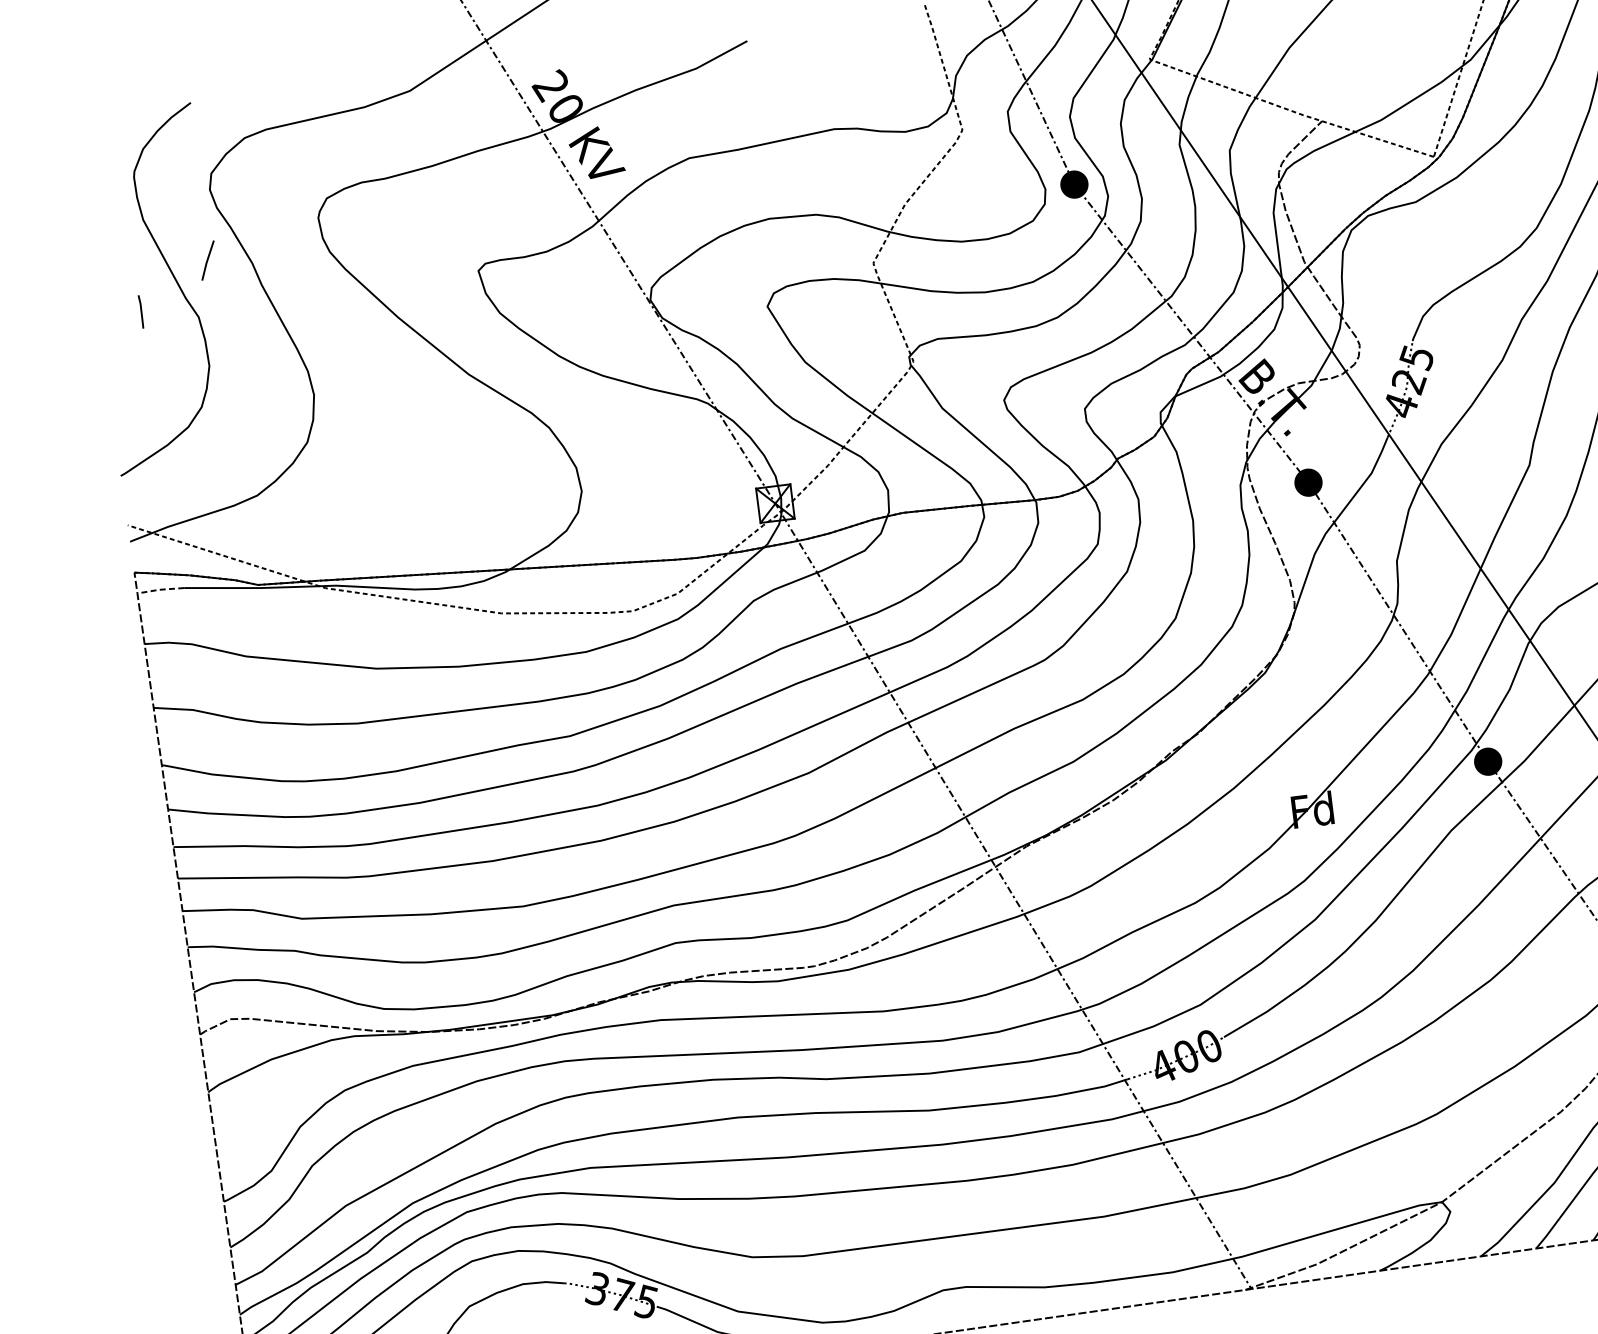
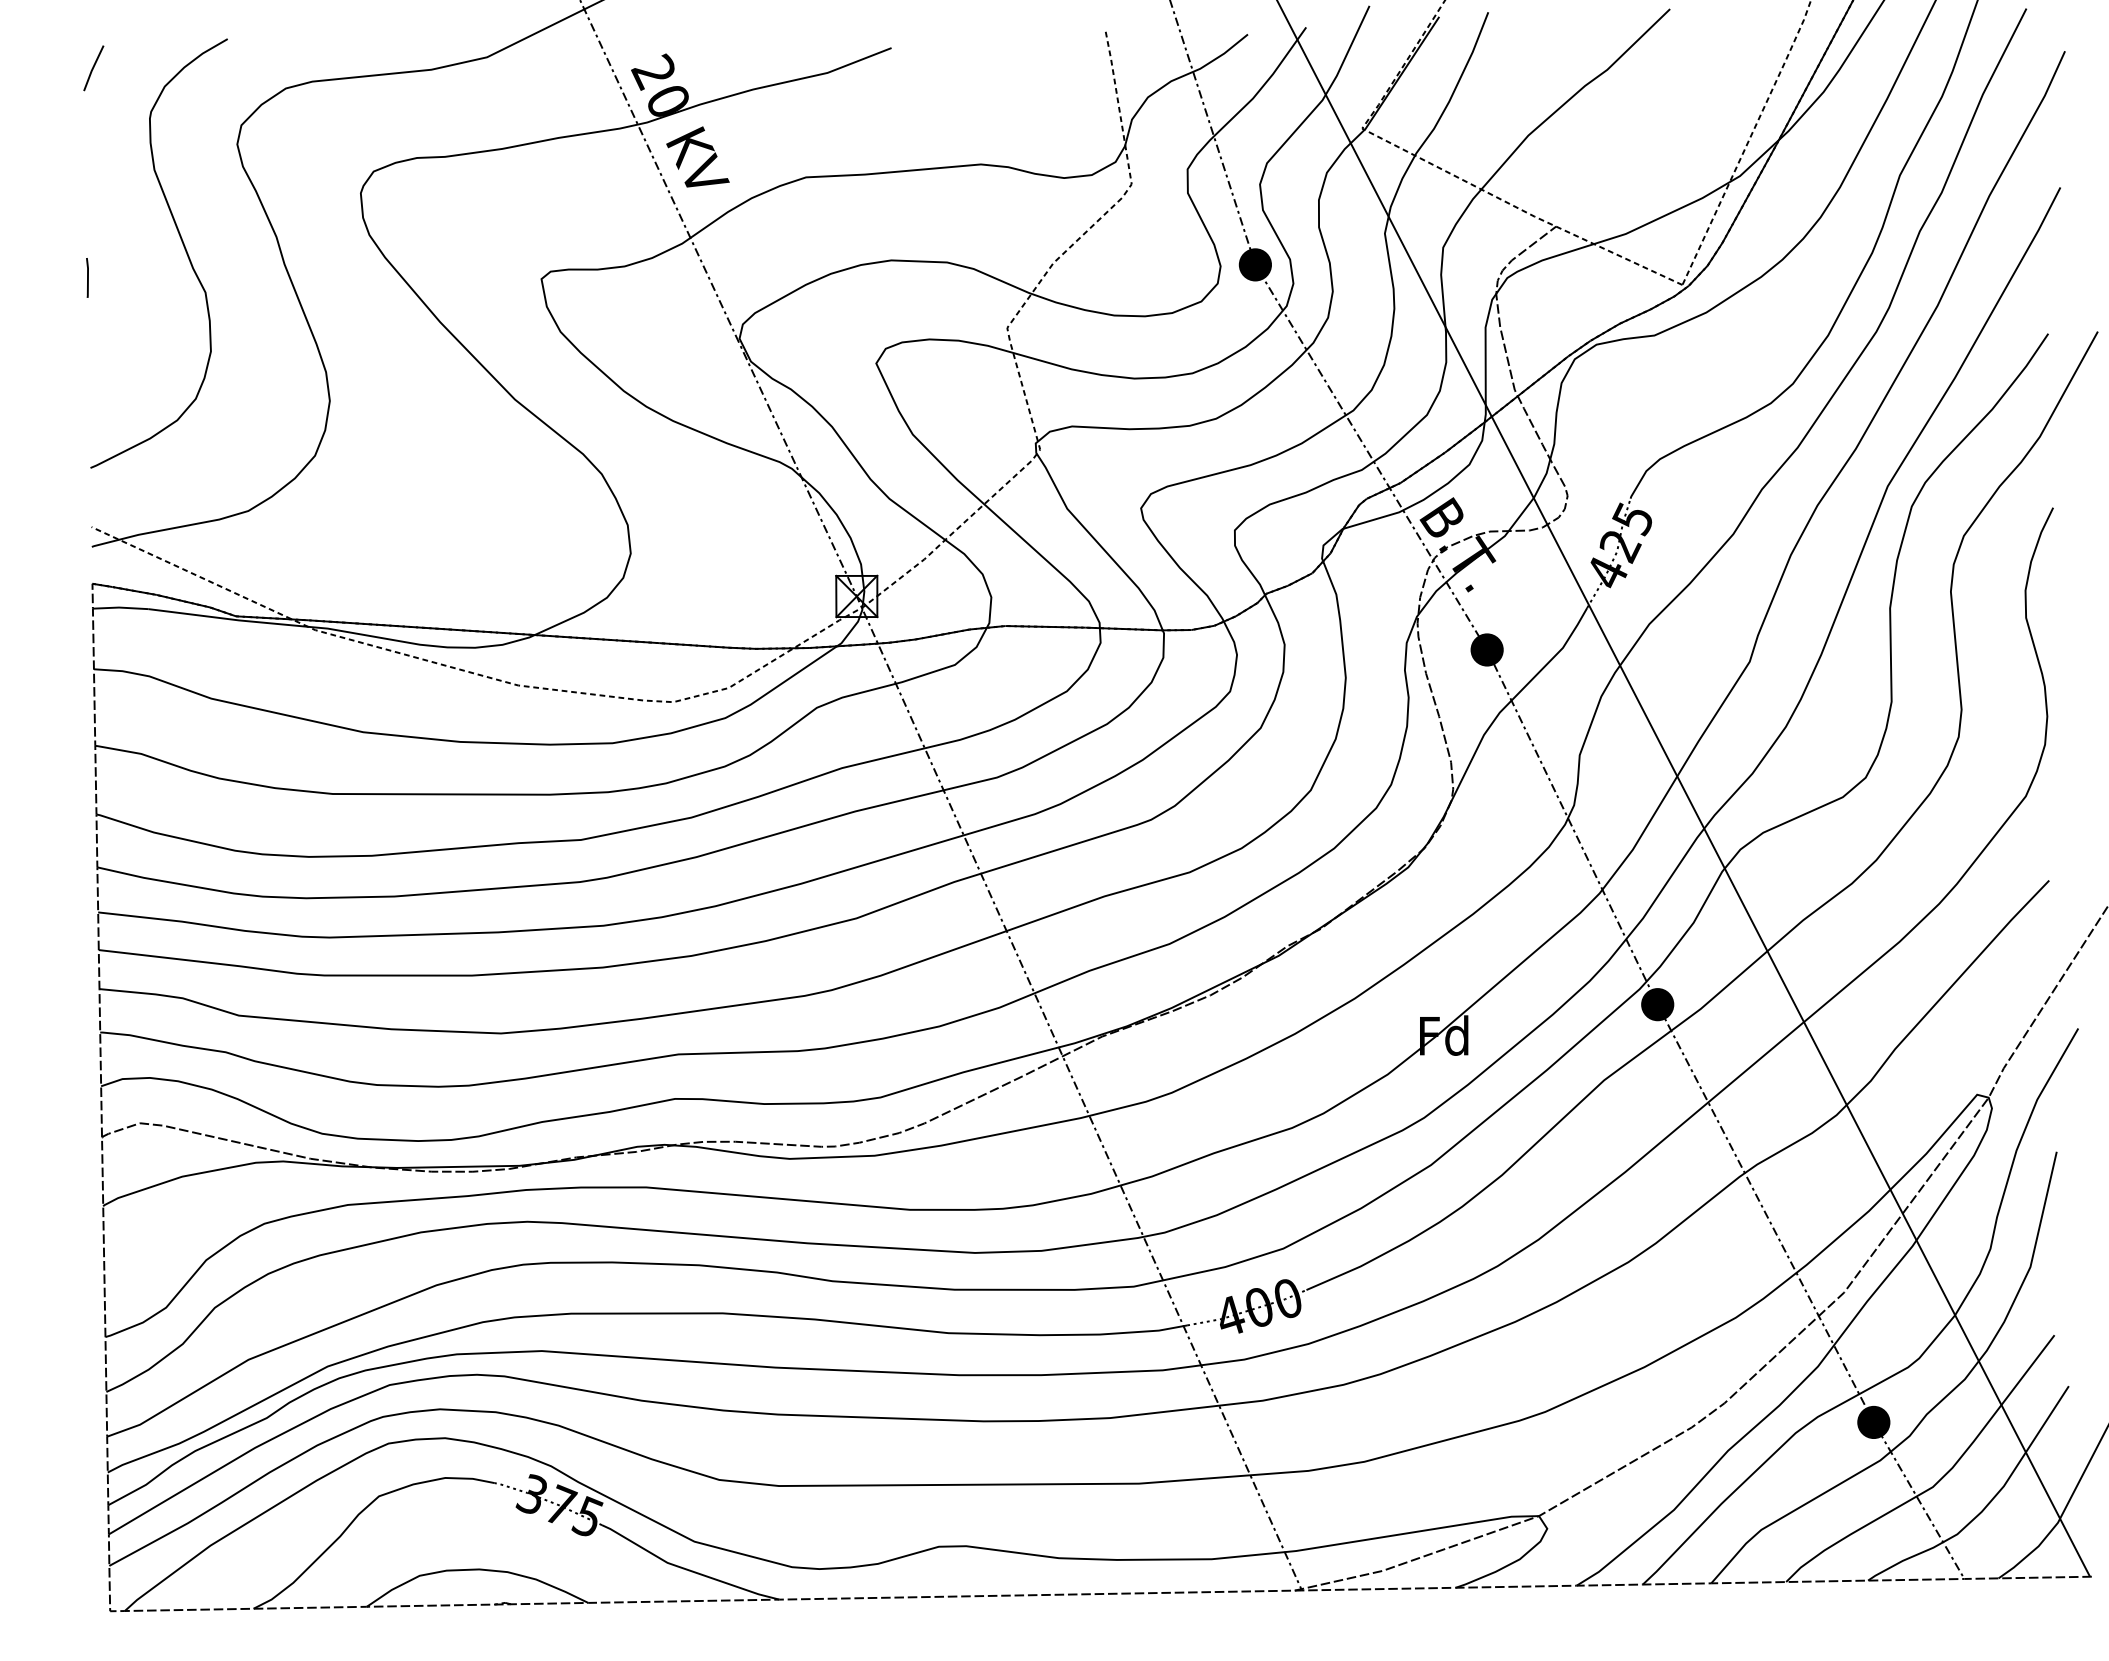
line: (207, 260) -> (93, 68), moved
line: (141, 311) -> (87, 277), moved
line: (160, 589) -> (120, 607), dashed -> solid

